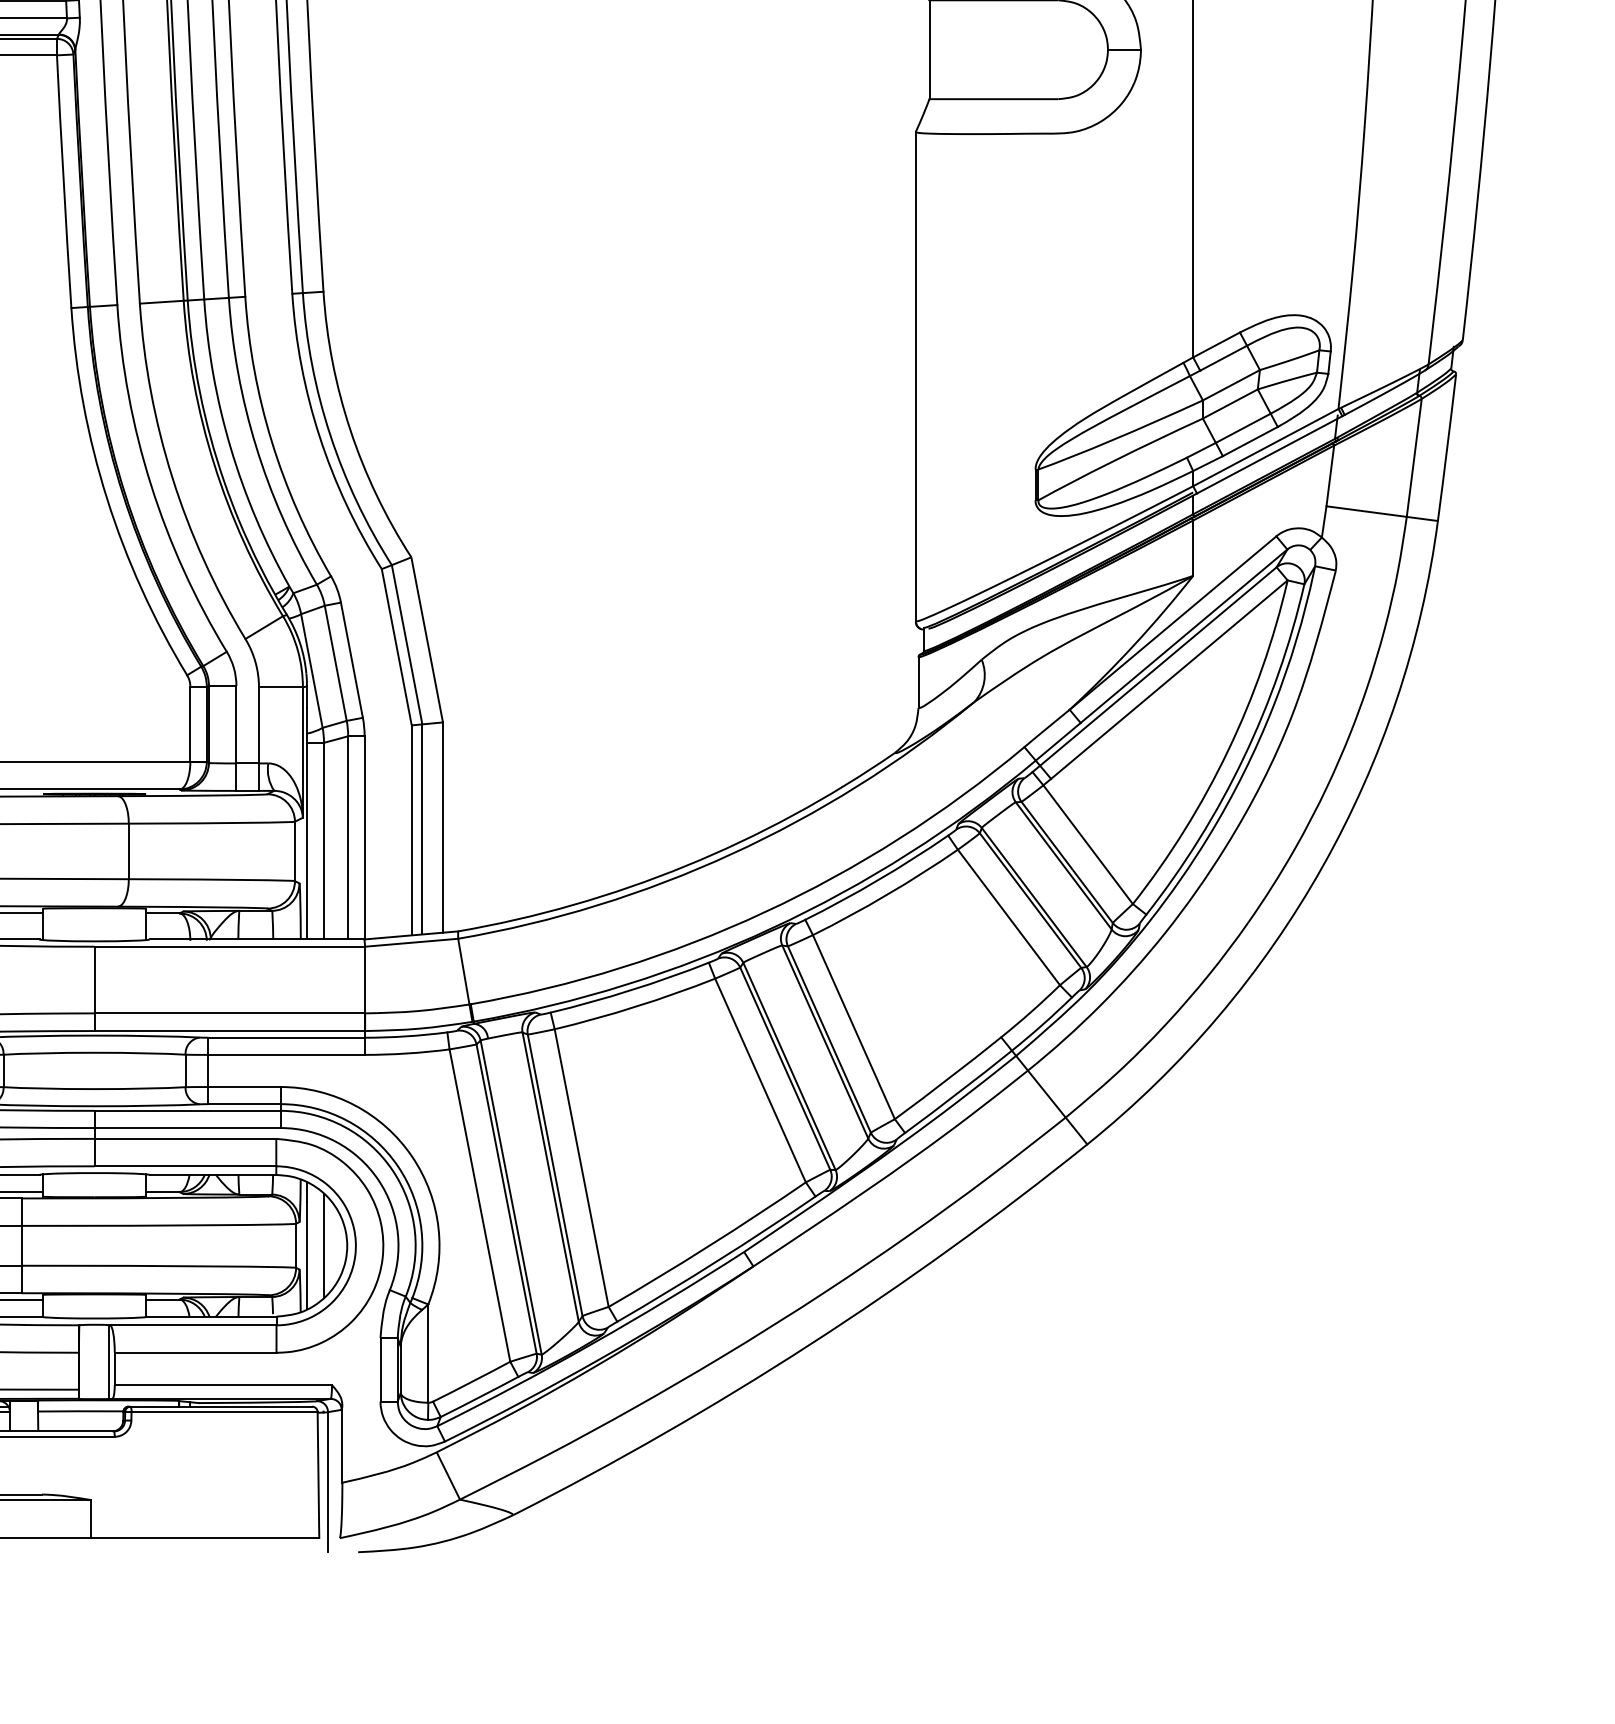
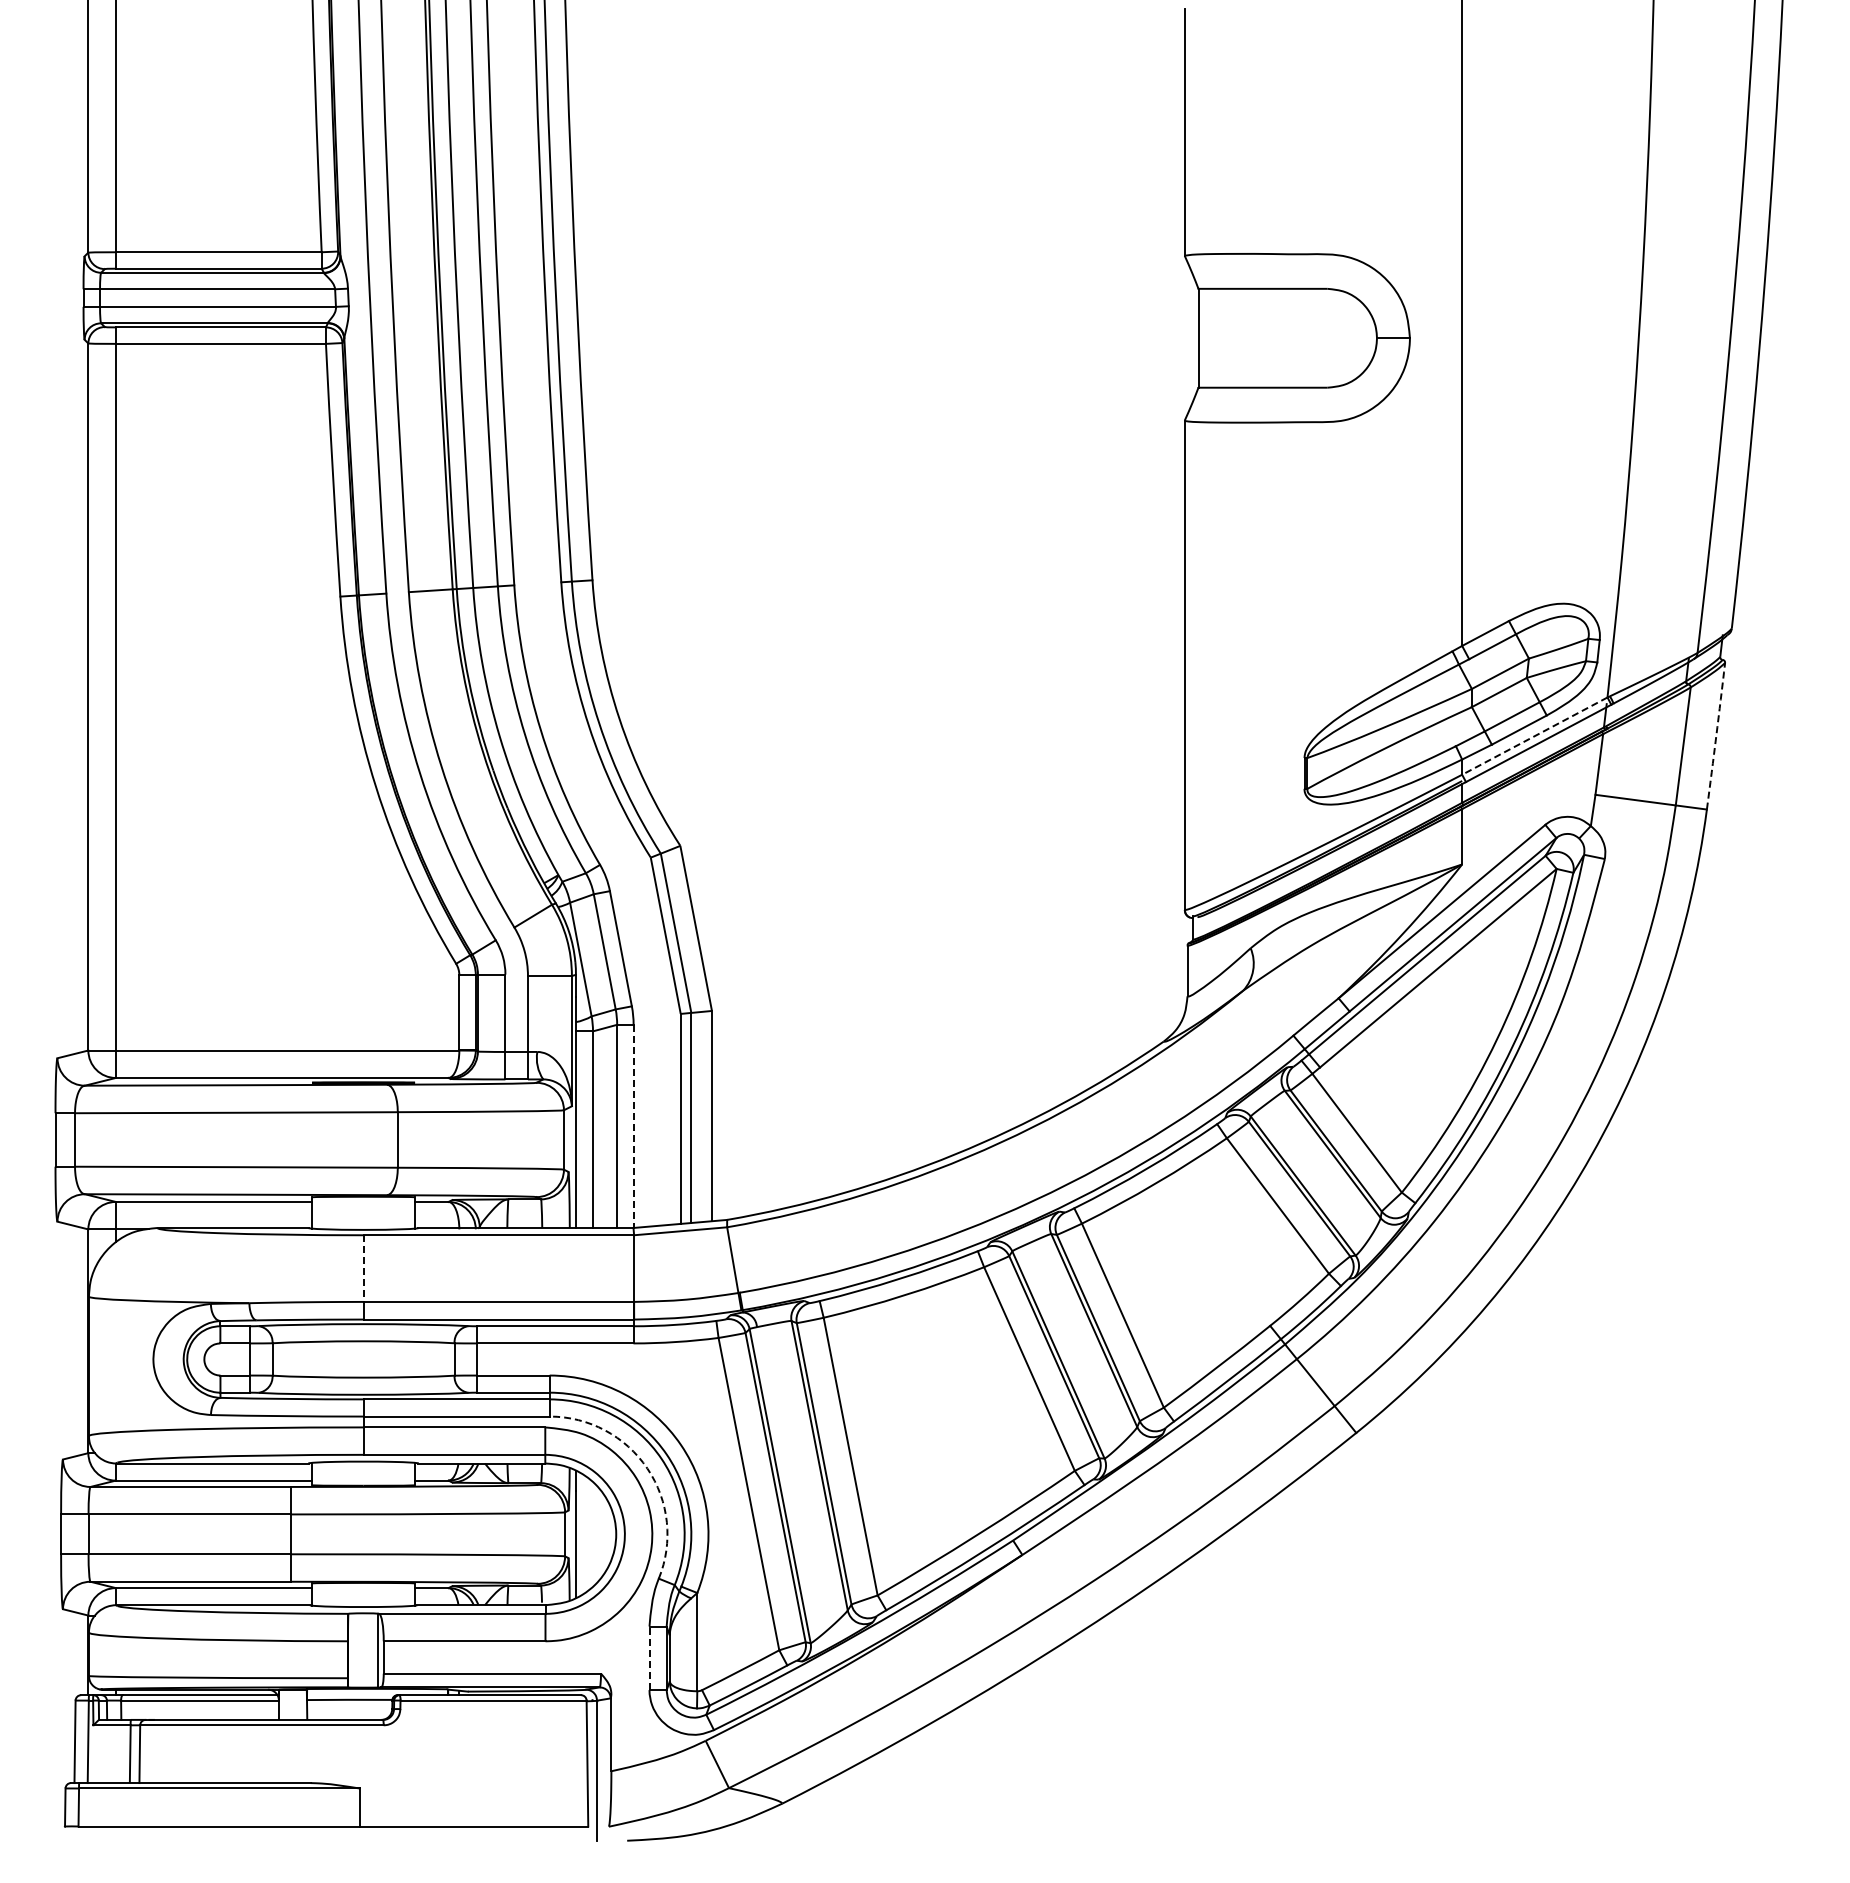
line: (1264, 447) -> (1533, 736), solid -> dashed
arc: (1447, 447) -> (1716, 736), solid -> dashed
line: (364, 837) -> (633, 1126), solid -> dashed
line: (94, 980) -> (363, 1269), solid -> dashed
arc: (378, 1179) -> (647, 1468), solid -> dashed
line: (324, 1245) -> (593, 1534), removed
line: (380, 1369) -> (649, 1658), solid -> dashed

